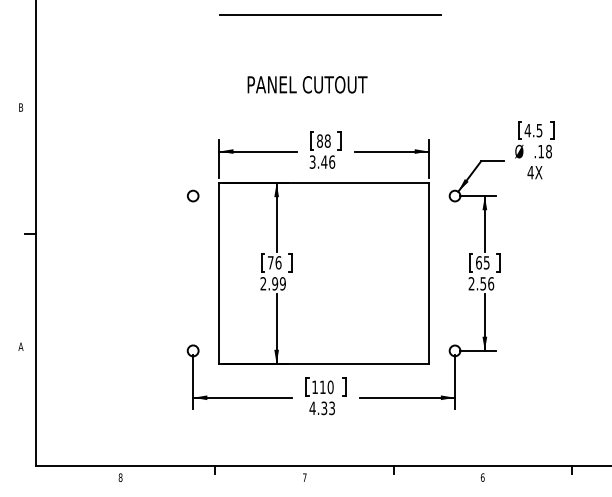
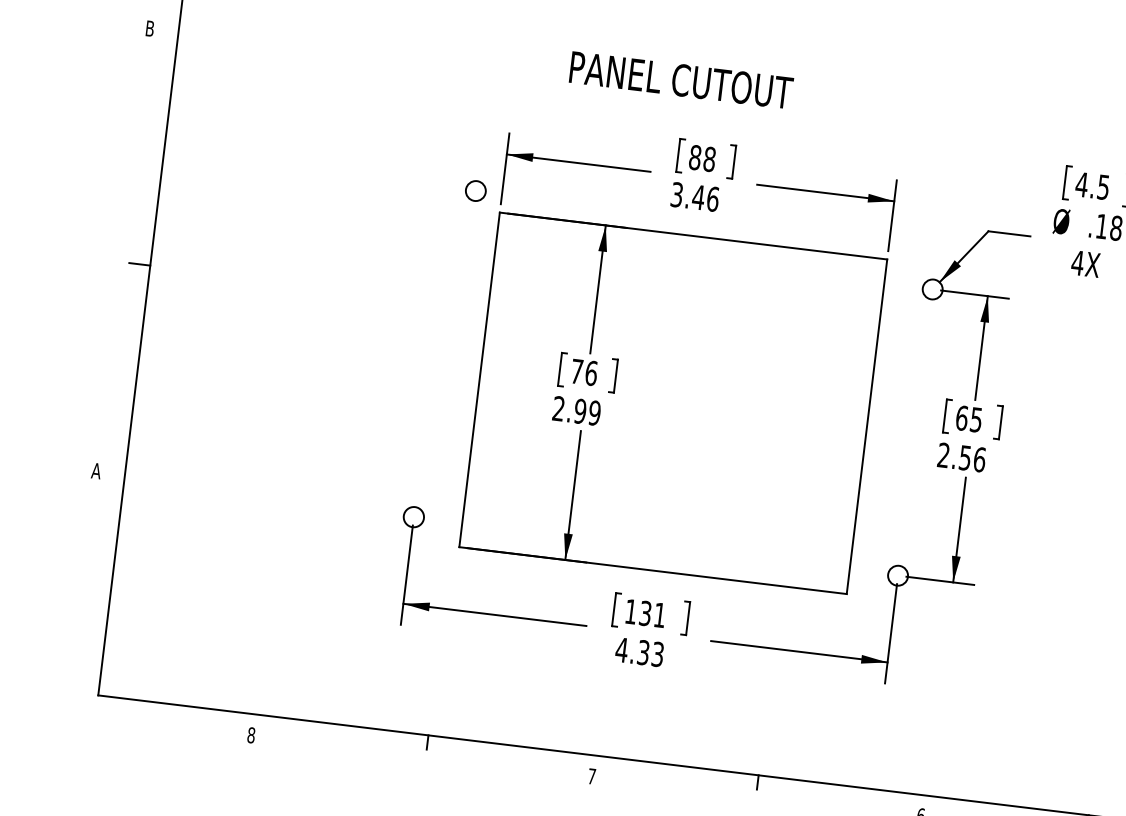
text: (307, 84) -> (681, 79), moved
circle: (193, 195) -> (476, 190), moved
text: (326, 387) -> (652, 614), 110 -> 131

